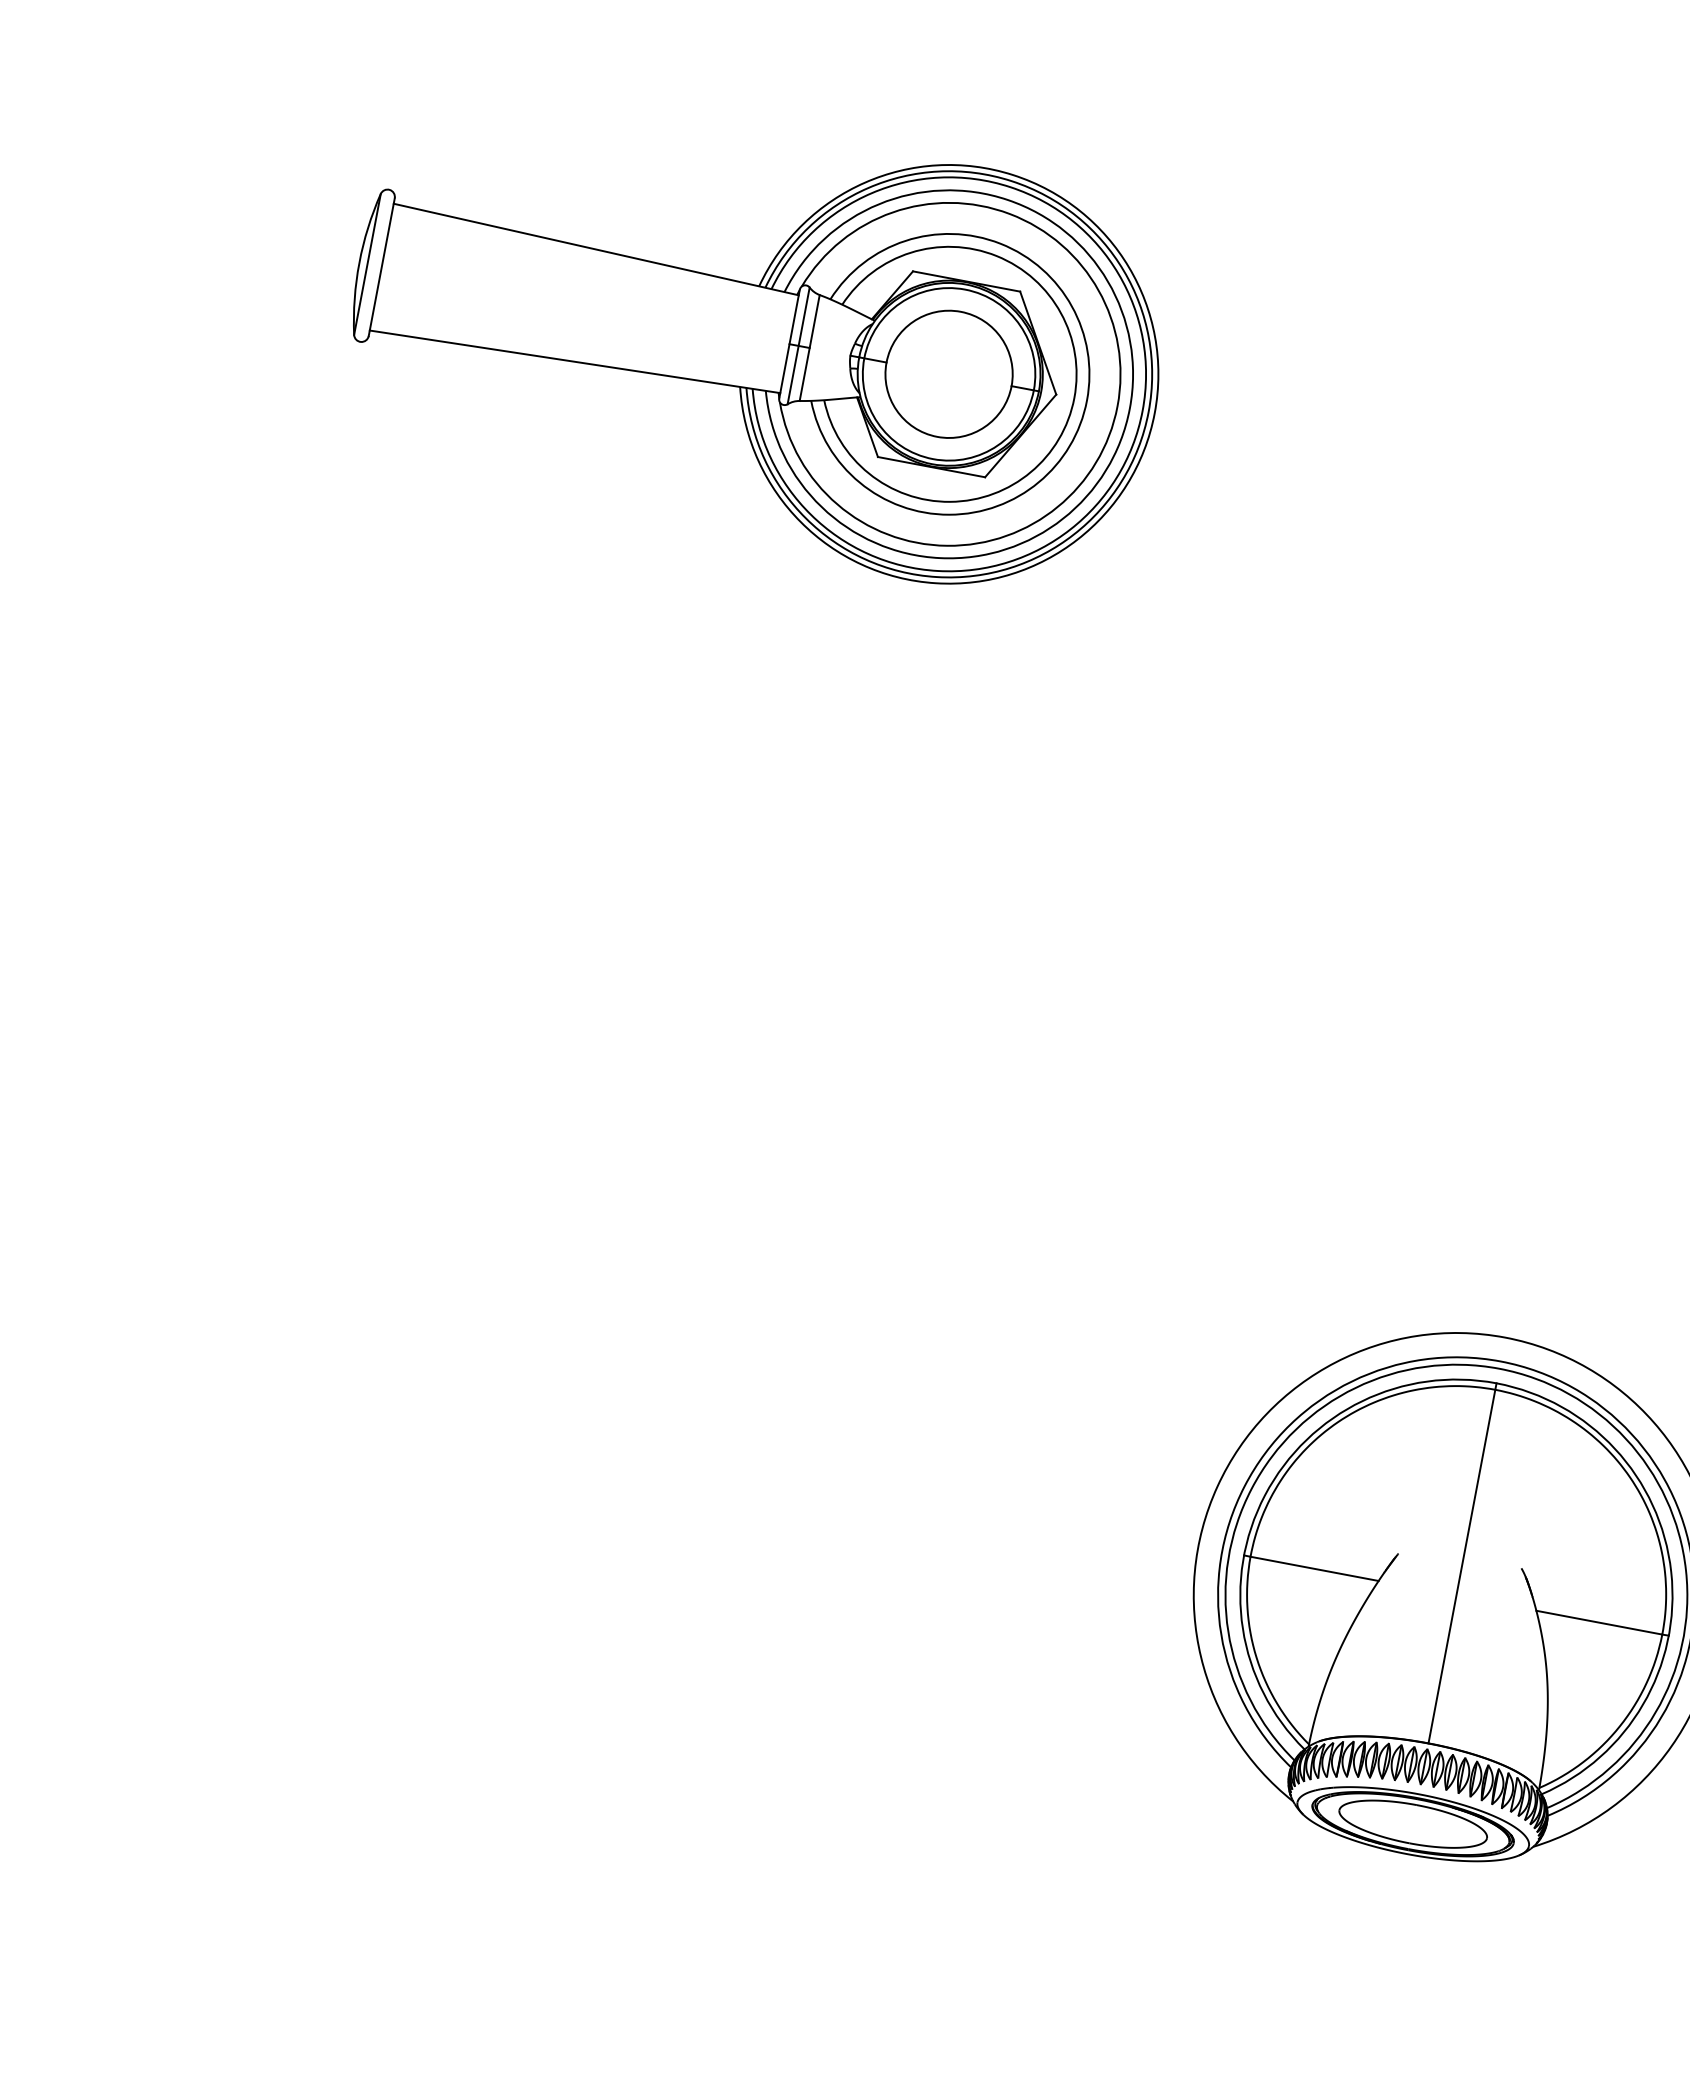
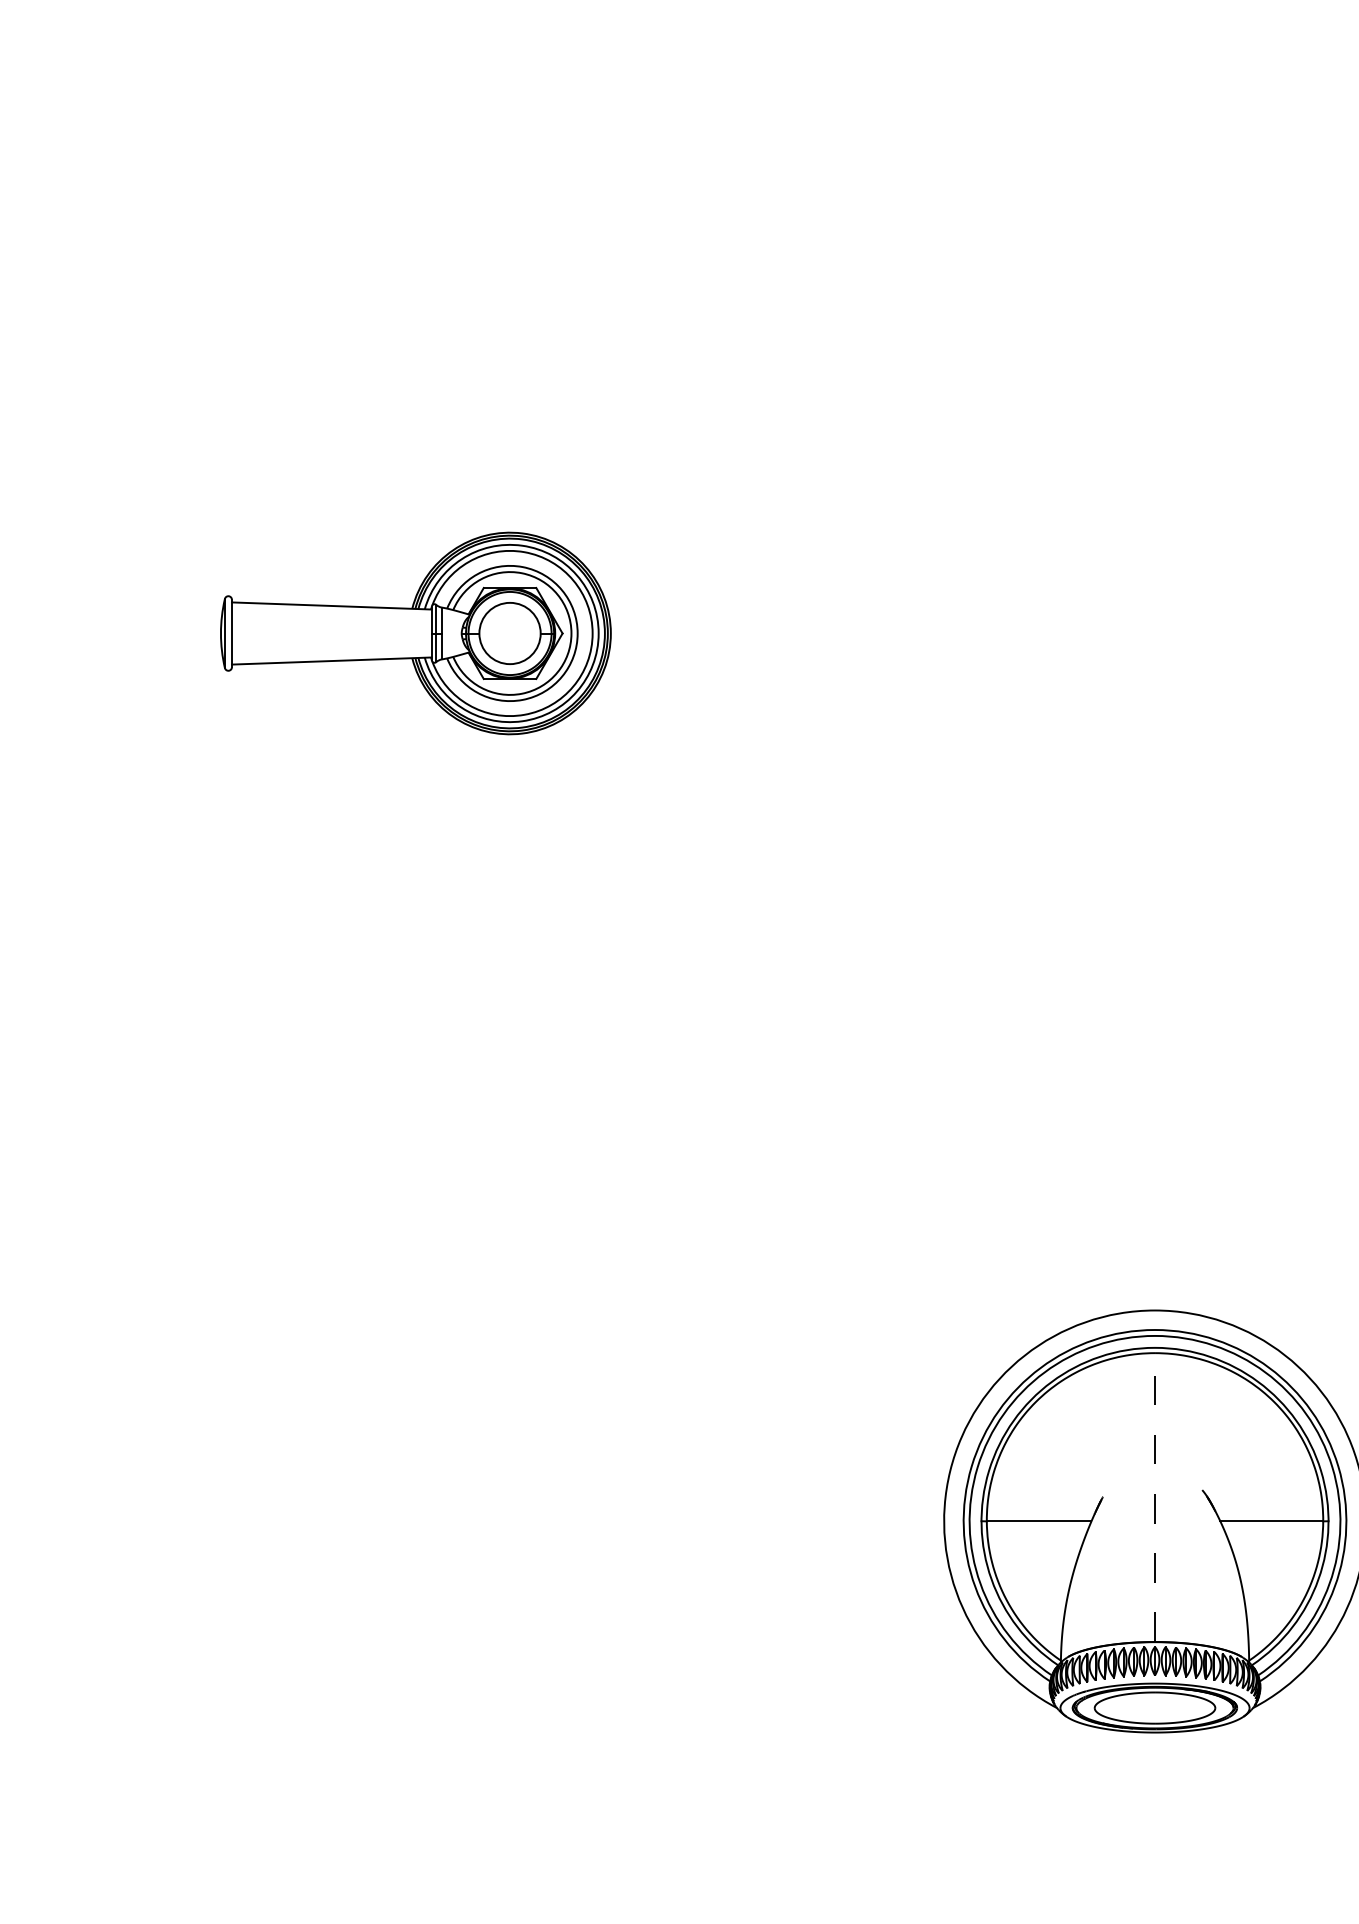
part: (756, 337) -> (415, 633), size x0.6
line: (1463, 1562) -> (1155, 1494), solid -> dashed

